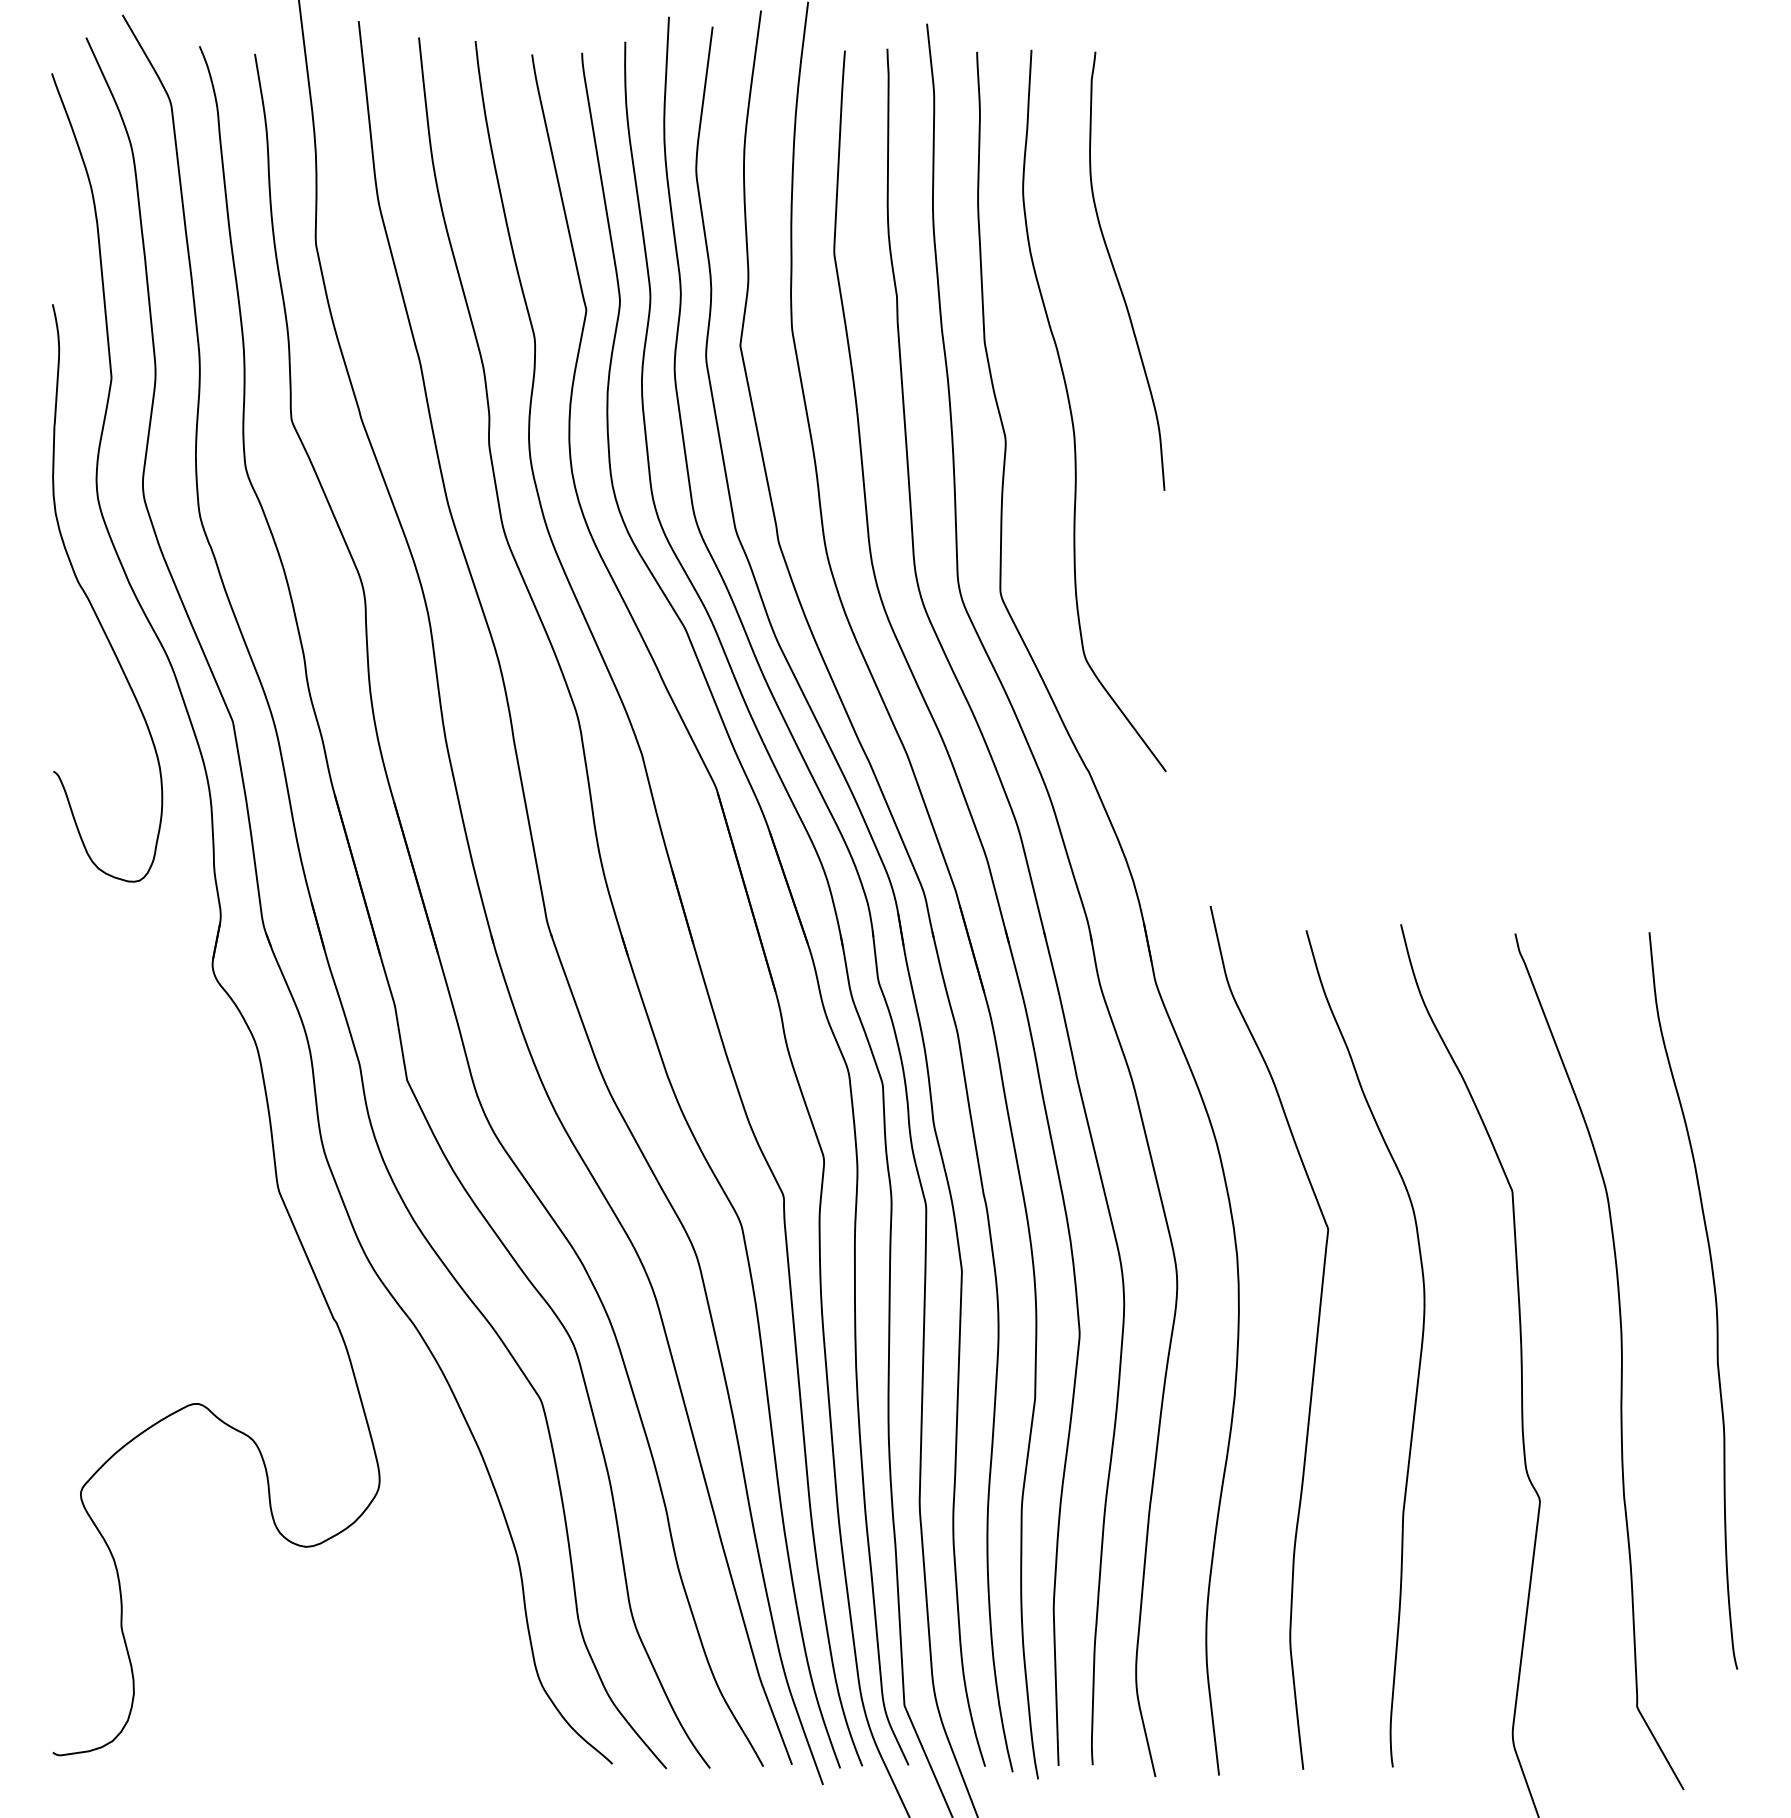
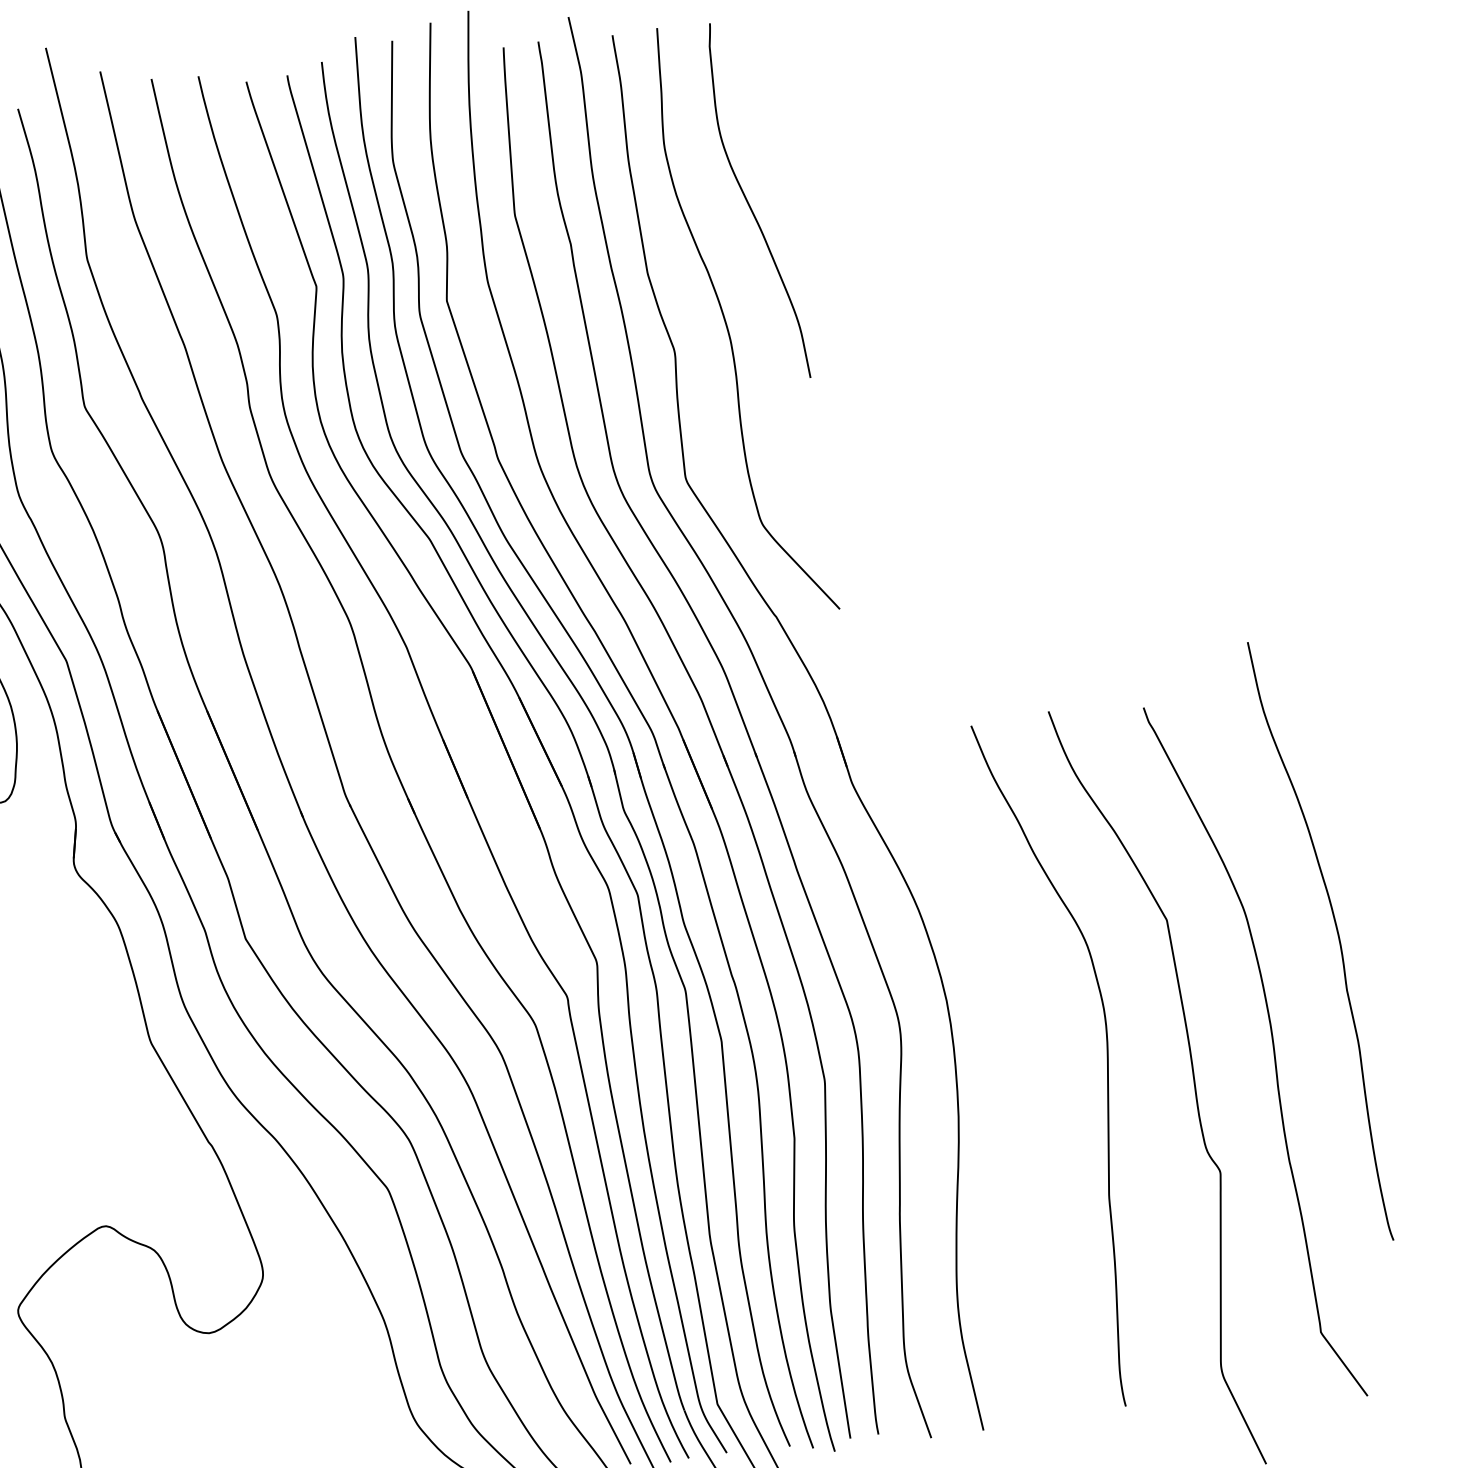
curve: (1714, 1297) -> (1337, 936), moved
curve: (1315, 1341) -> (1019, 1063), removed

